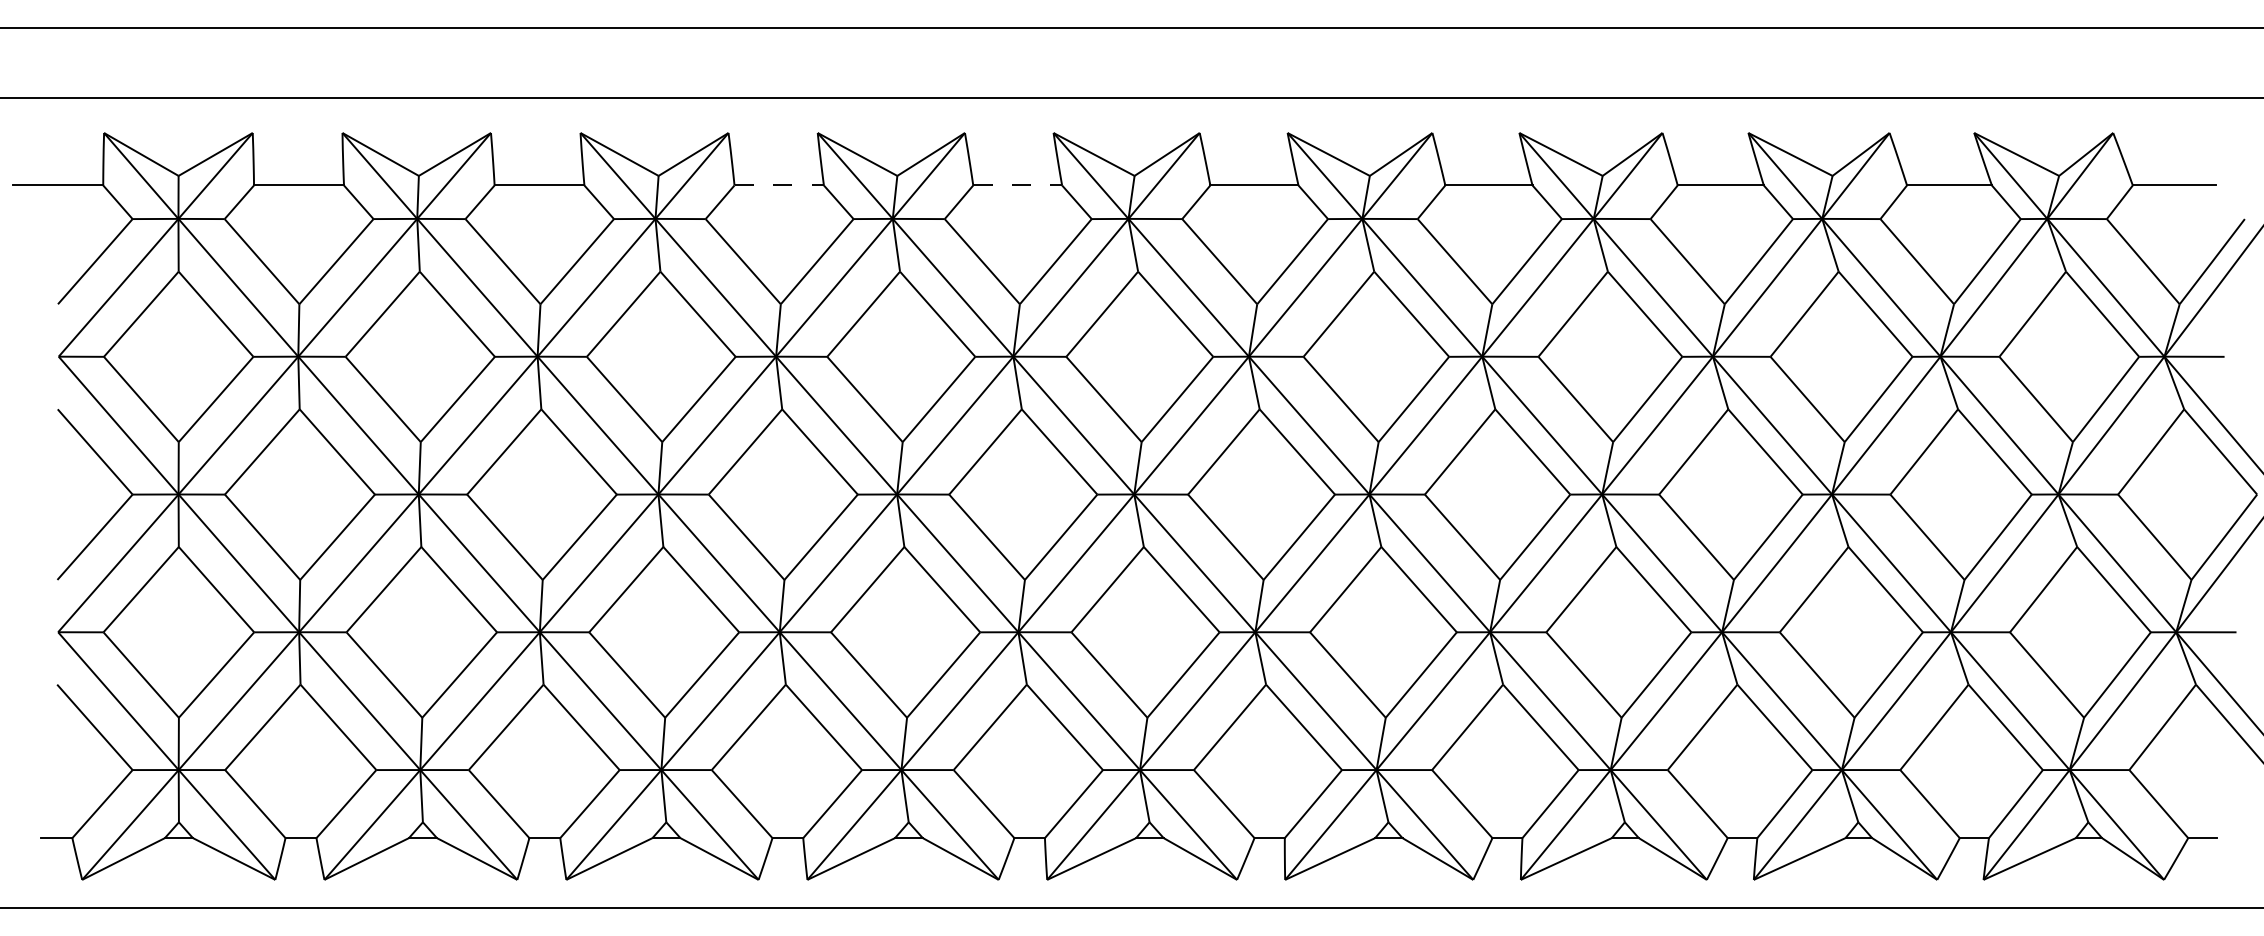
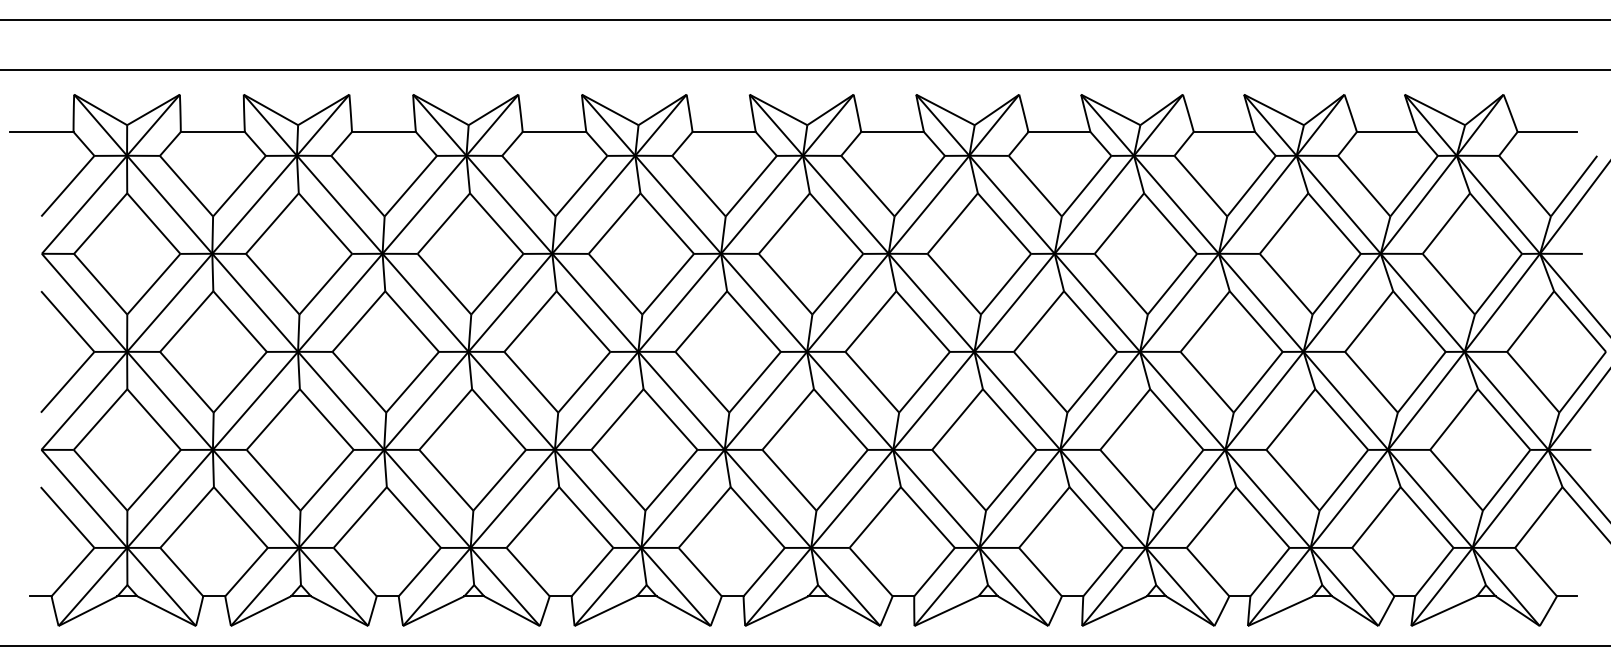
line: (779, 184) -> (554, 131), dashed -> solid
line: (1018, 184) -> (724, 131), dashed -> solid

